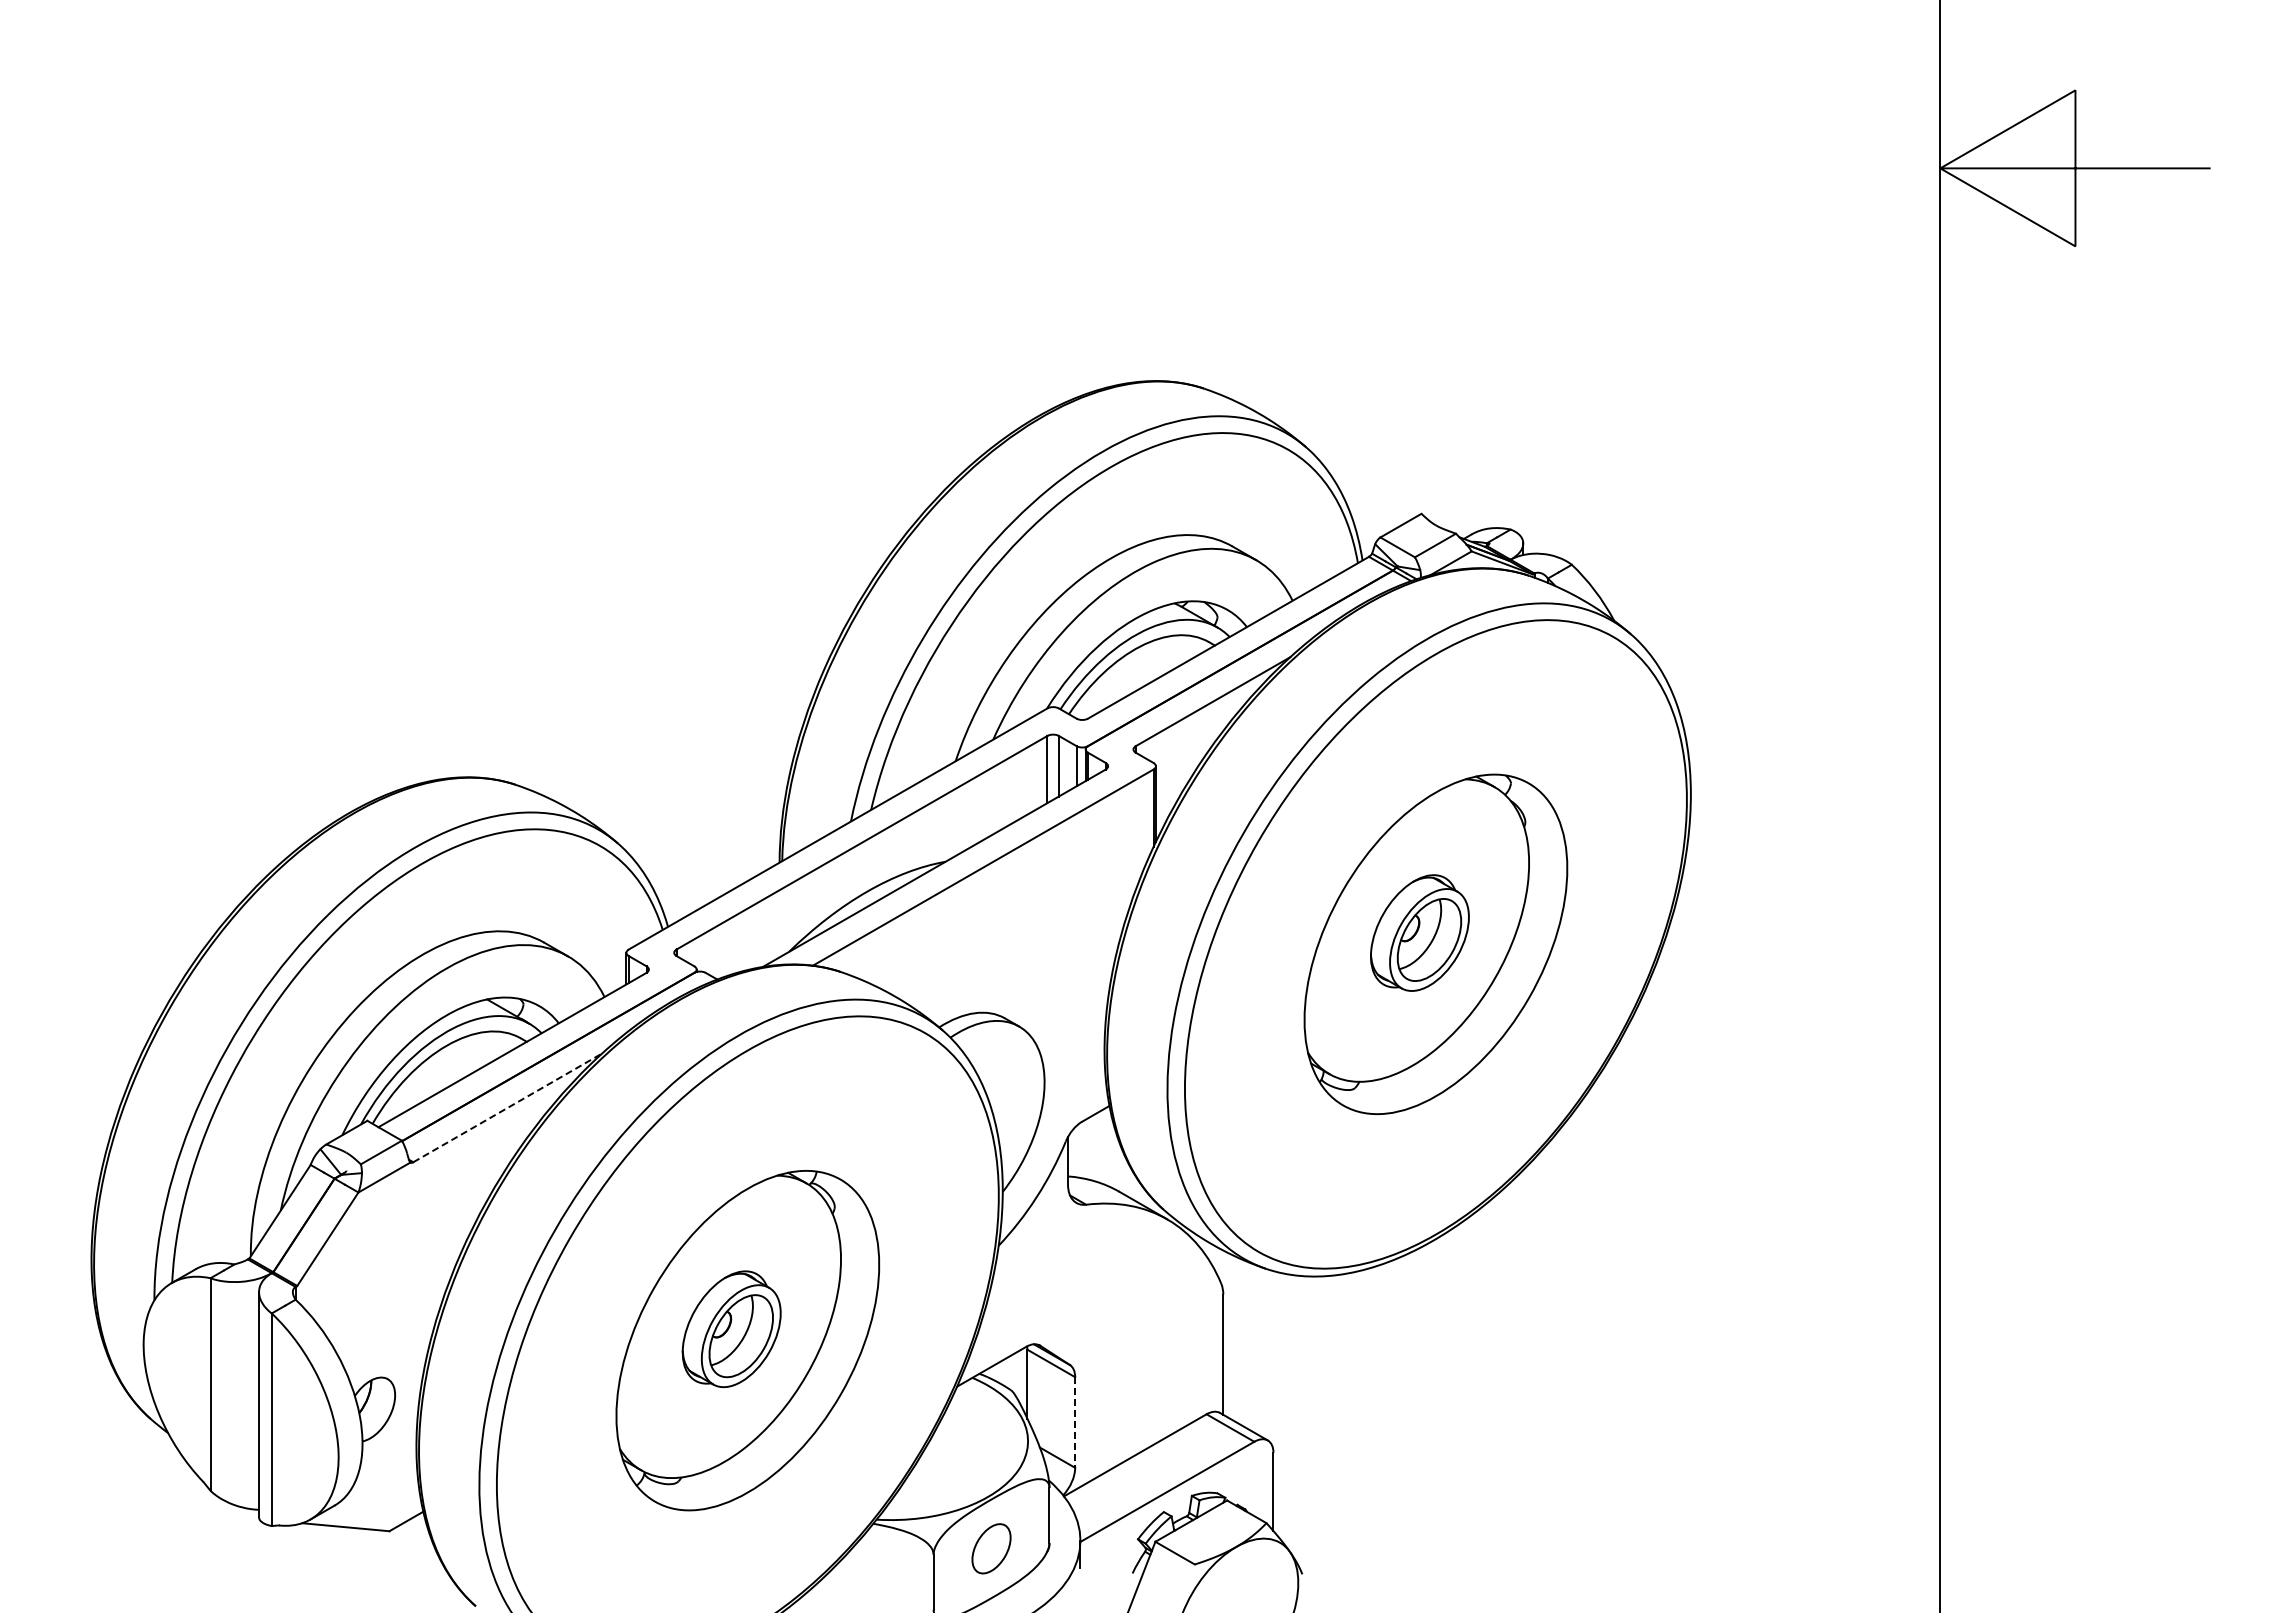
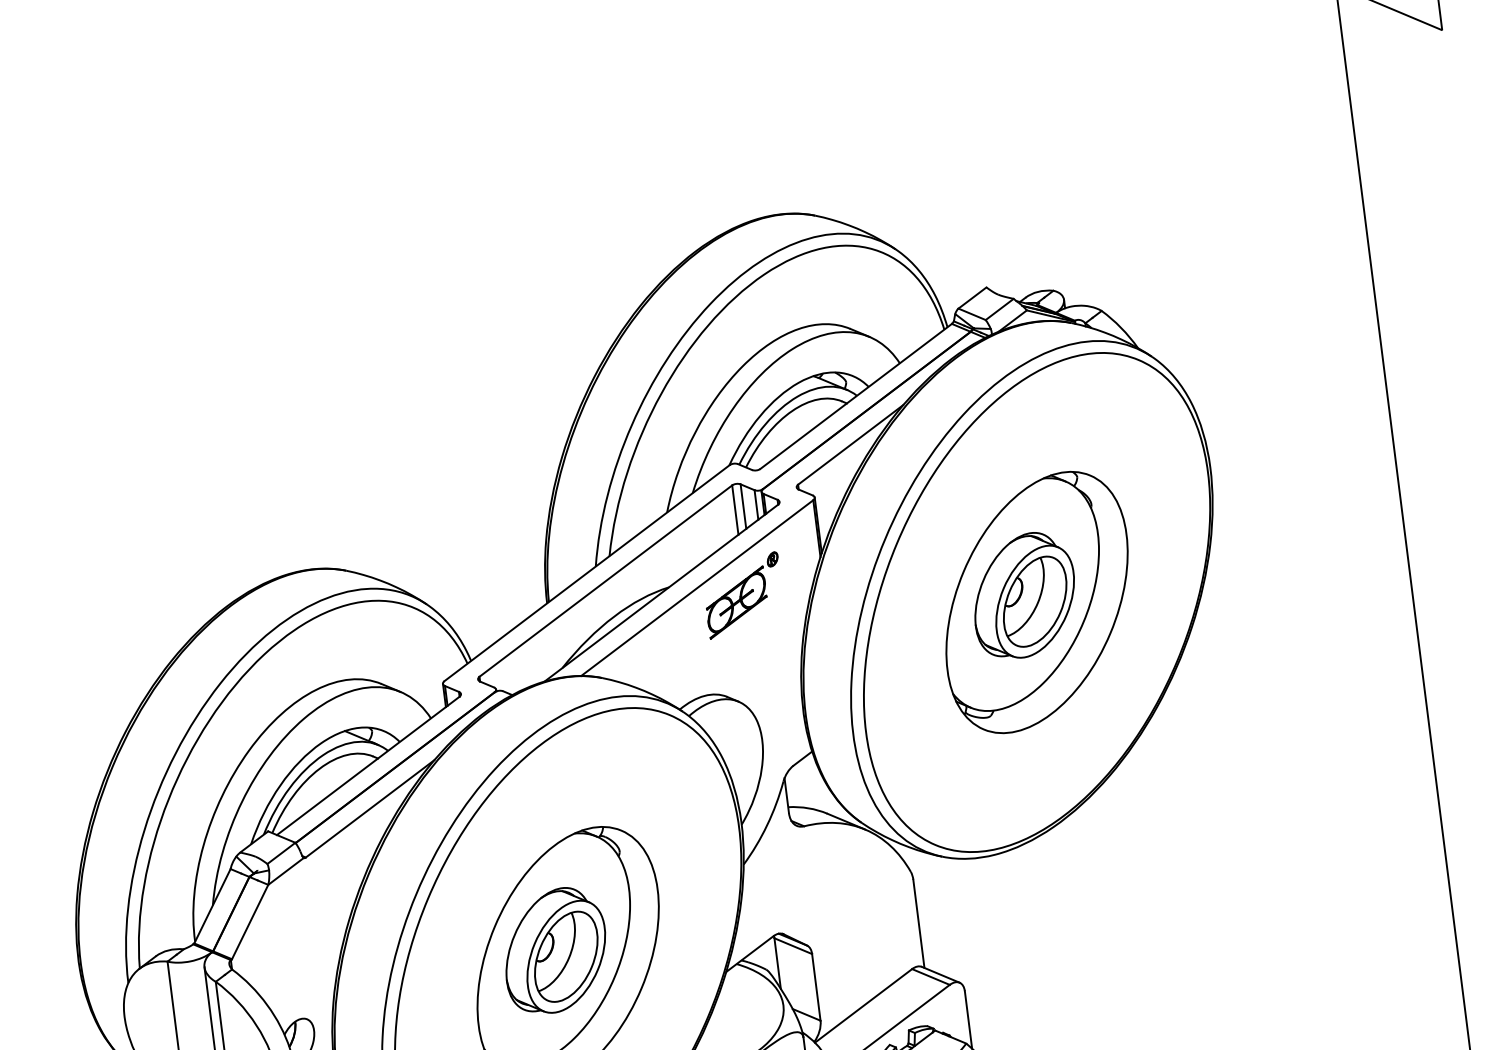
part: (1044, 884) -> (743, 594), added
part: (1419, 932) -> (1023, 595), size x1.43
line: (507, 1107) -> (369, 808), dashed -> solid
part: (731, 1328) -> (555, 950), size x1.43
line: (1075, 1423) -> (816, 988), dashed -> solid

